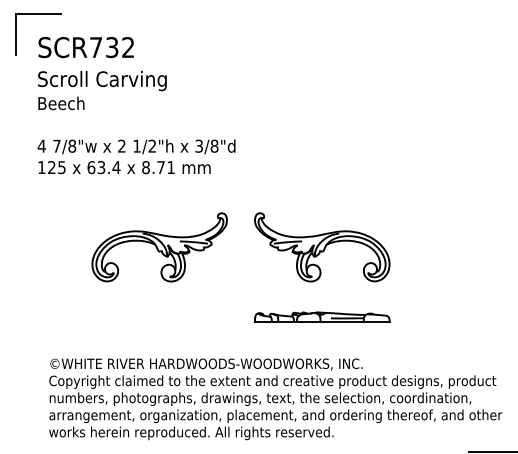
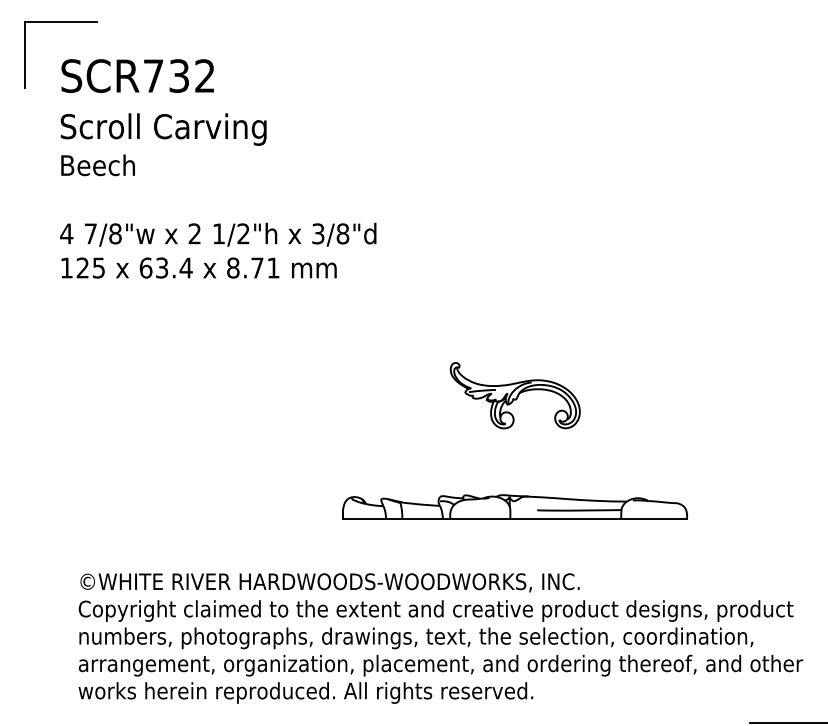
part: (159, 247) -> (254, 395), removed
part: (322, 247) -> (515, 395), size x0.6
part: (322, 316) -> (515, 506), size x1.6

